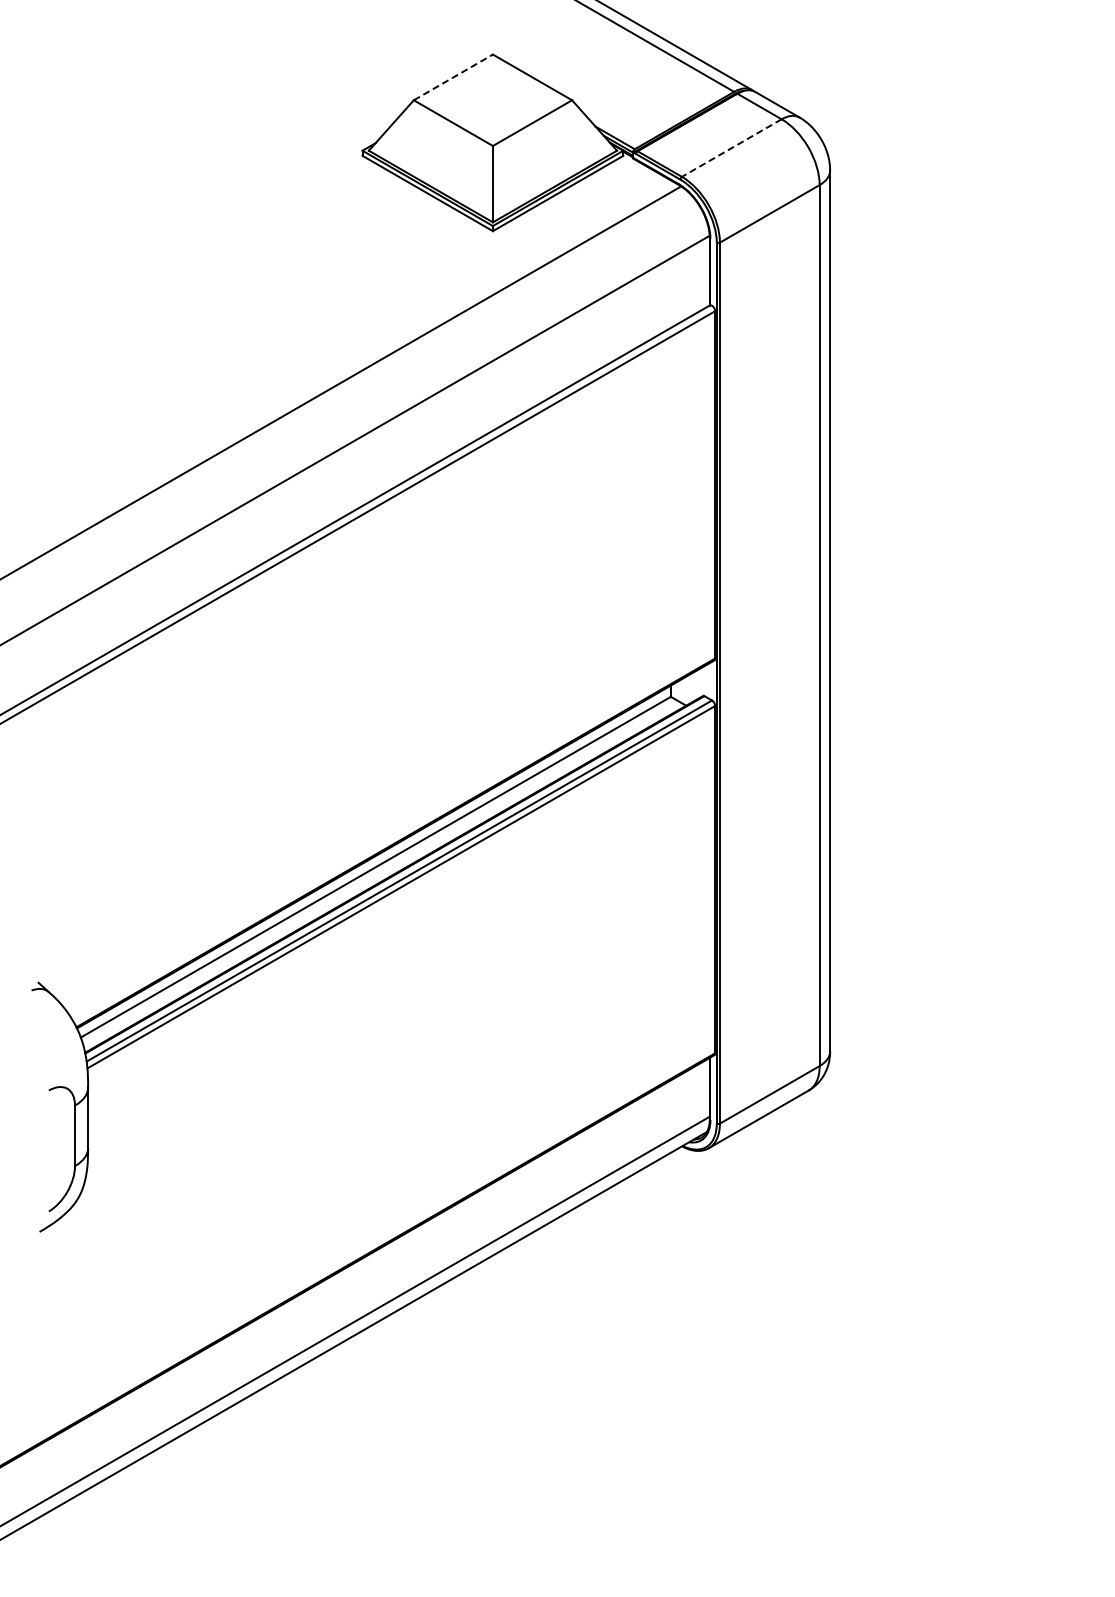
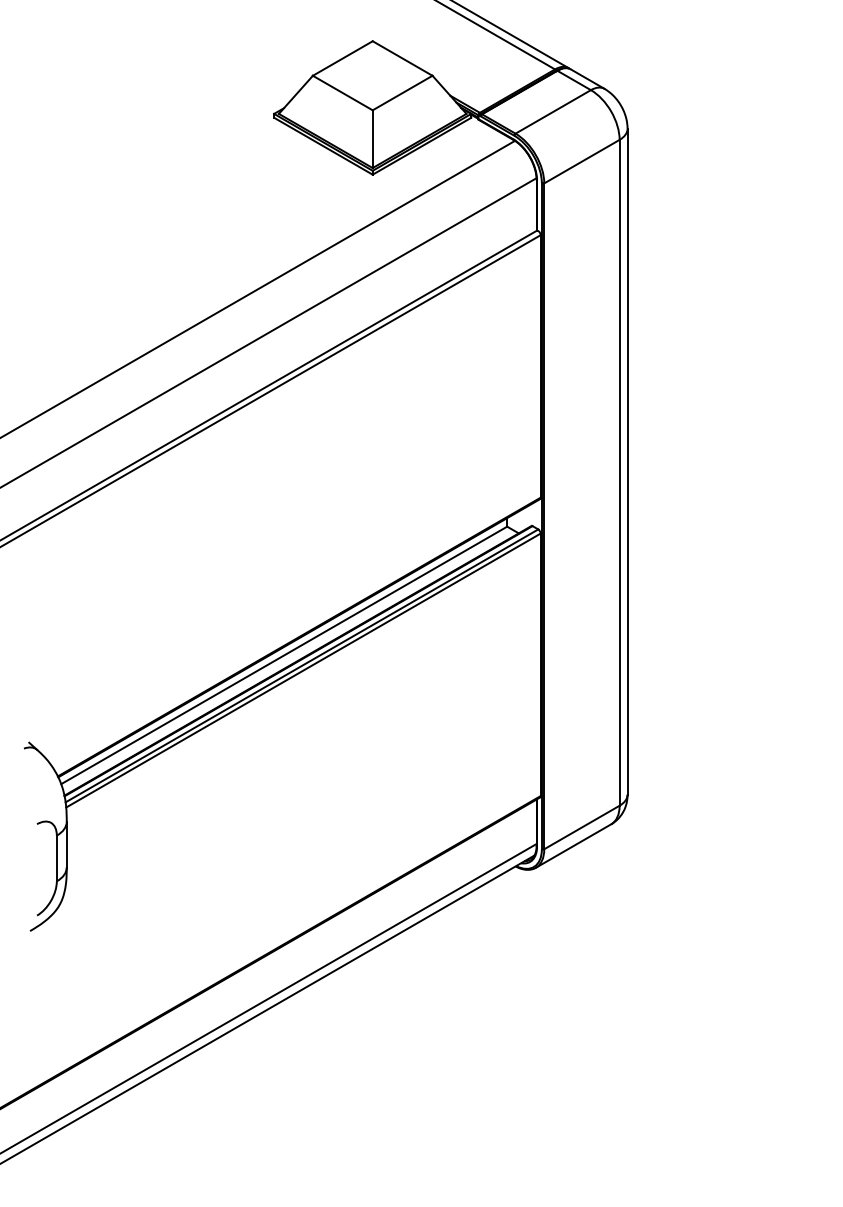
line: (453, 77) -> (342, 58), dashed -> solid
line: (731, 148) -> (553, 112), dashed -> solid

